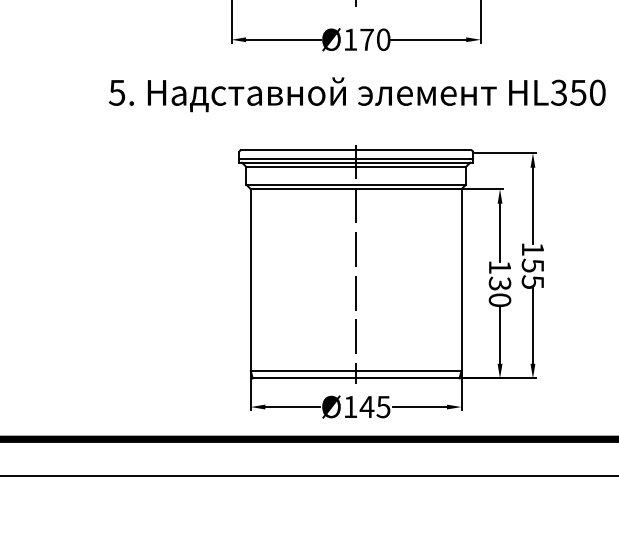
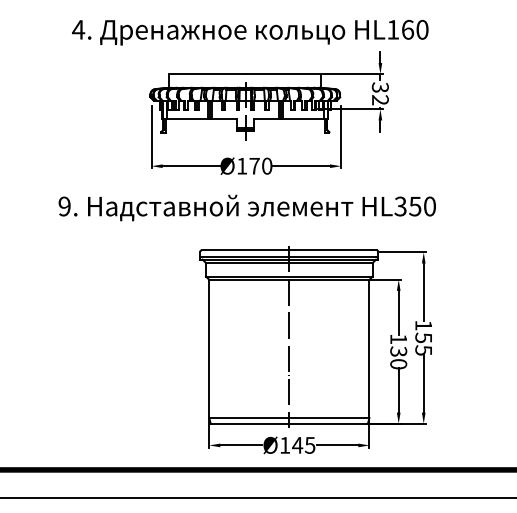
text: (116, 92) -> (64, 206), 5. -> 9.
part: (390, 282) -> (315, 350), moved

